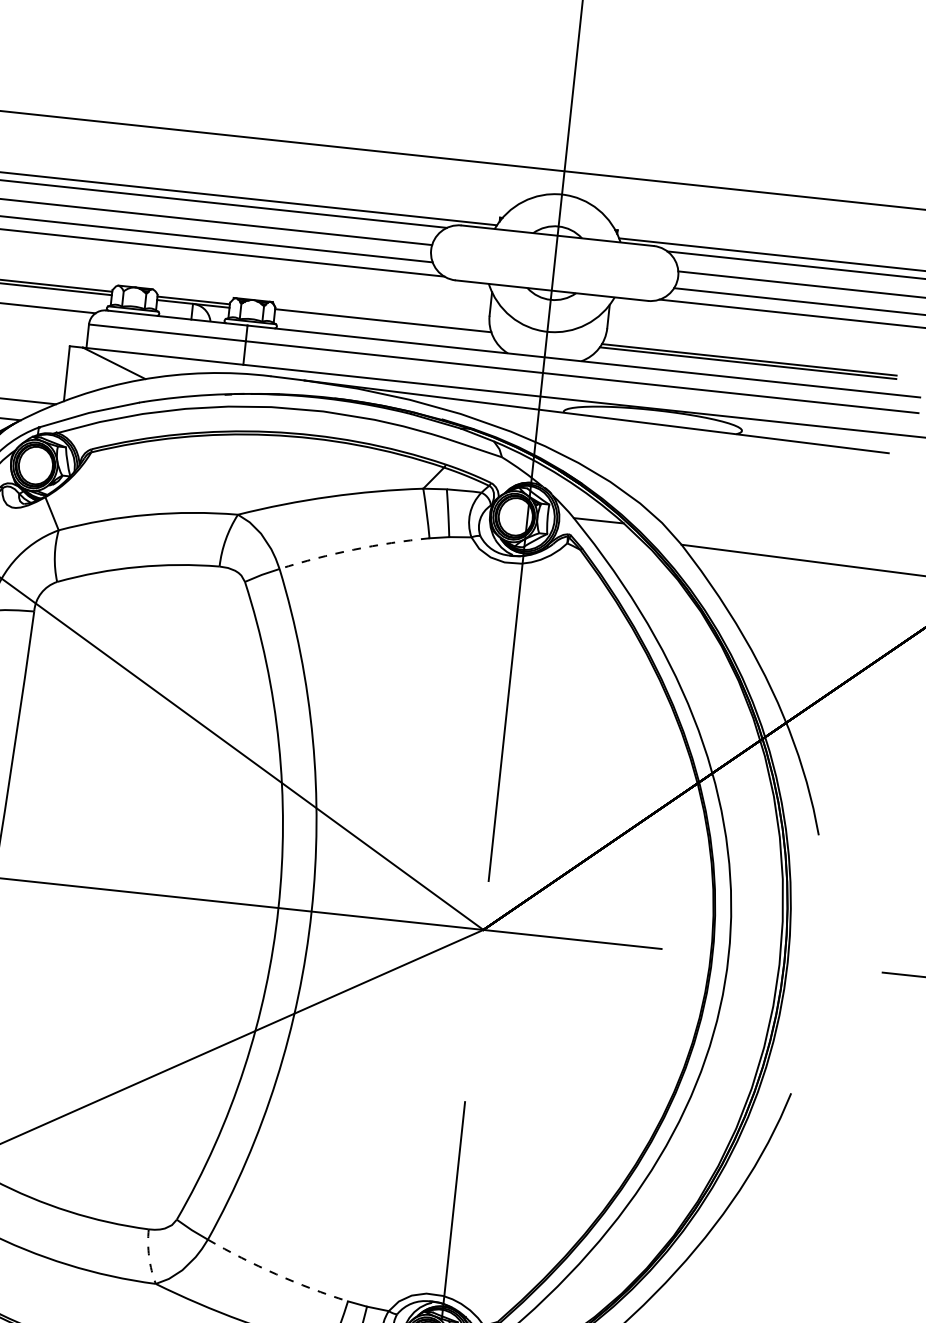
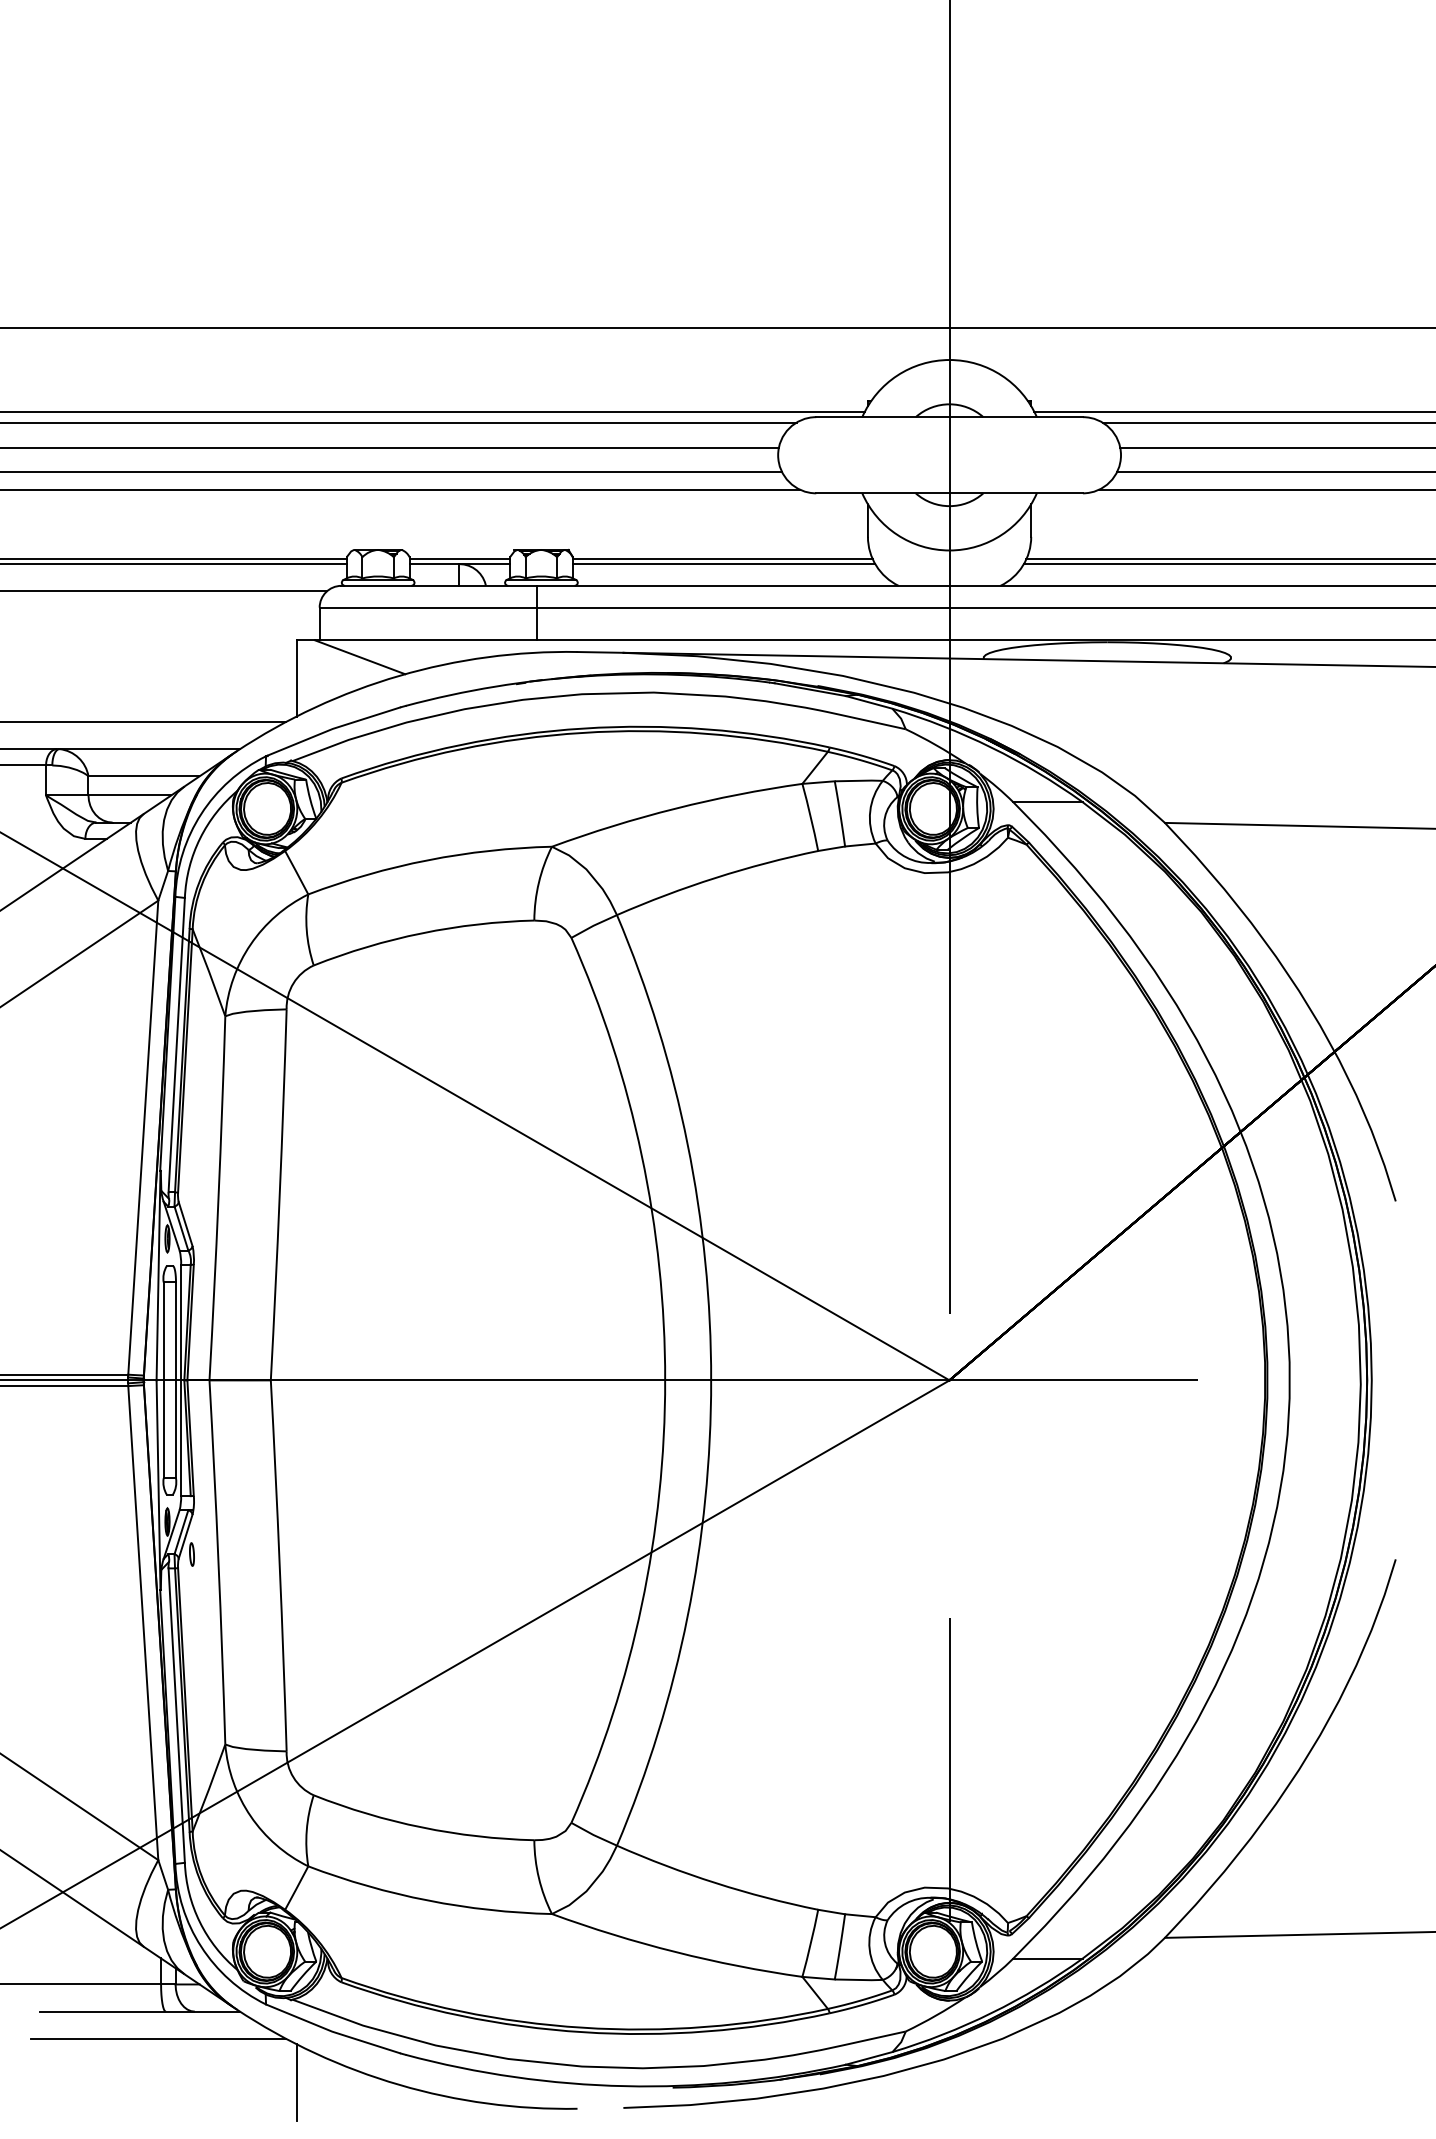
line: (383, 324) -> (723, 564), added
arc: (353, 549) -> (715, 877), dashed -> solid
arc: (148, 1257) -> (538, 1878), dashed -> solid
arc: (276, 1274) -> (715, 1883), dashed -> solid

